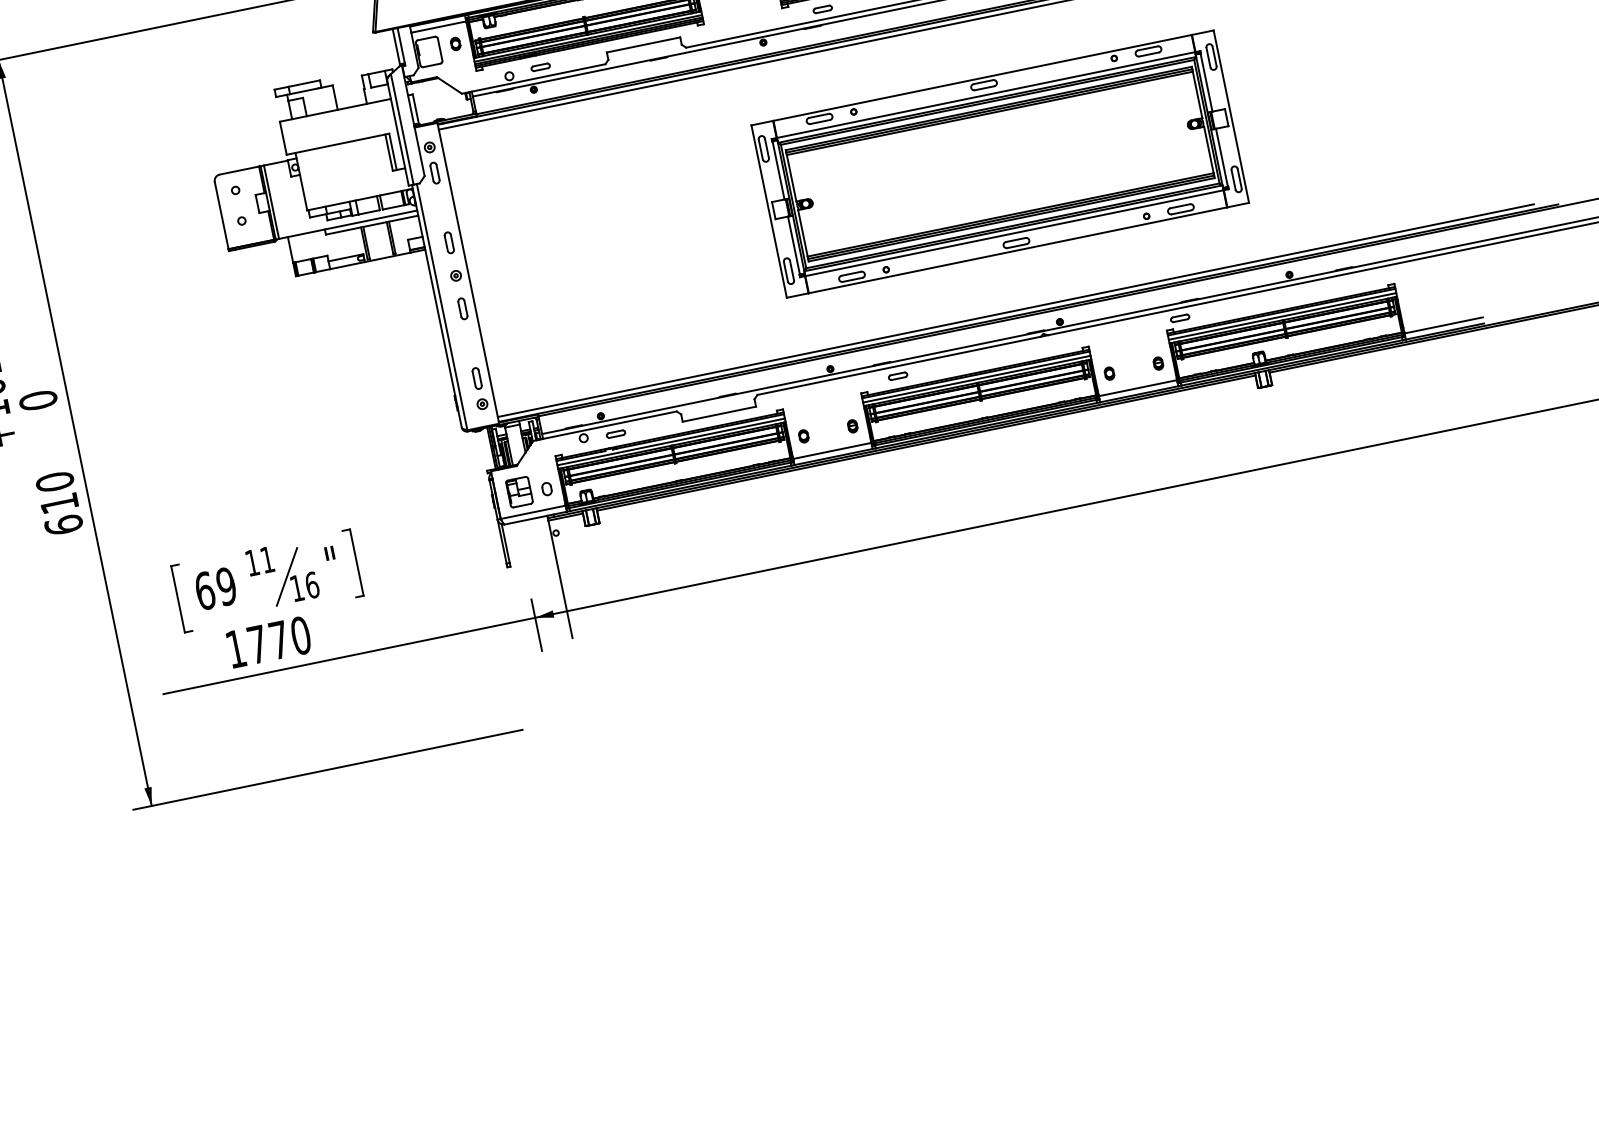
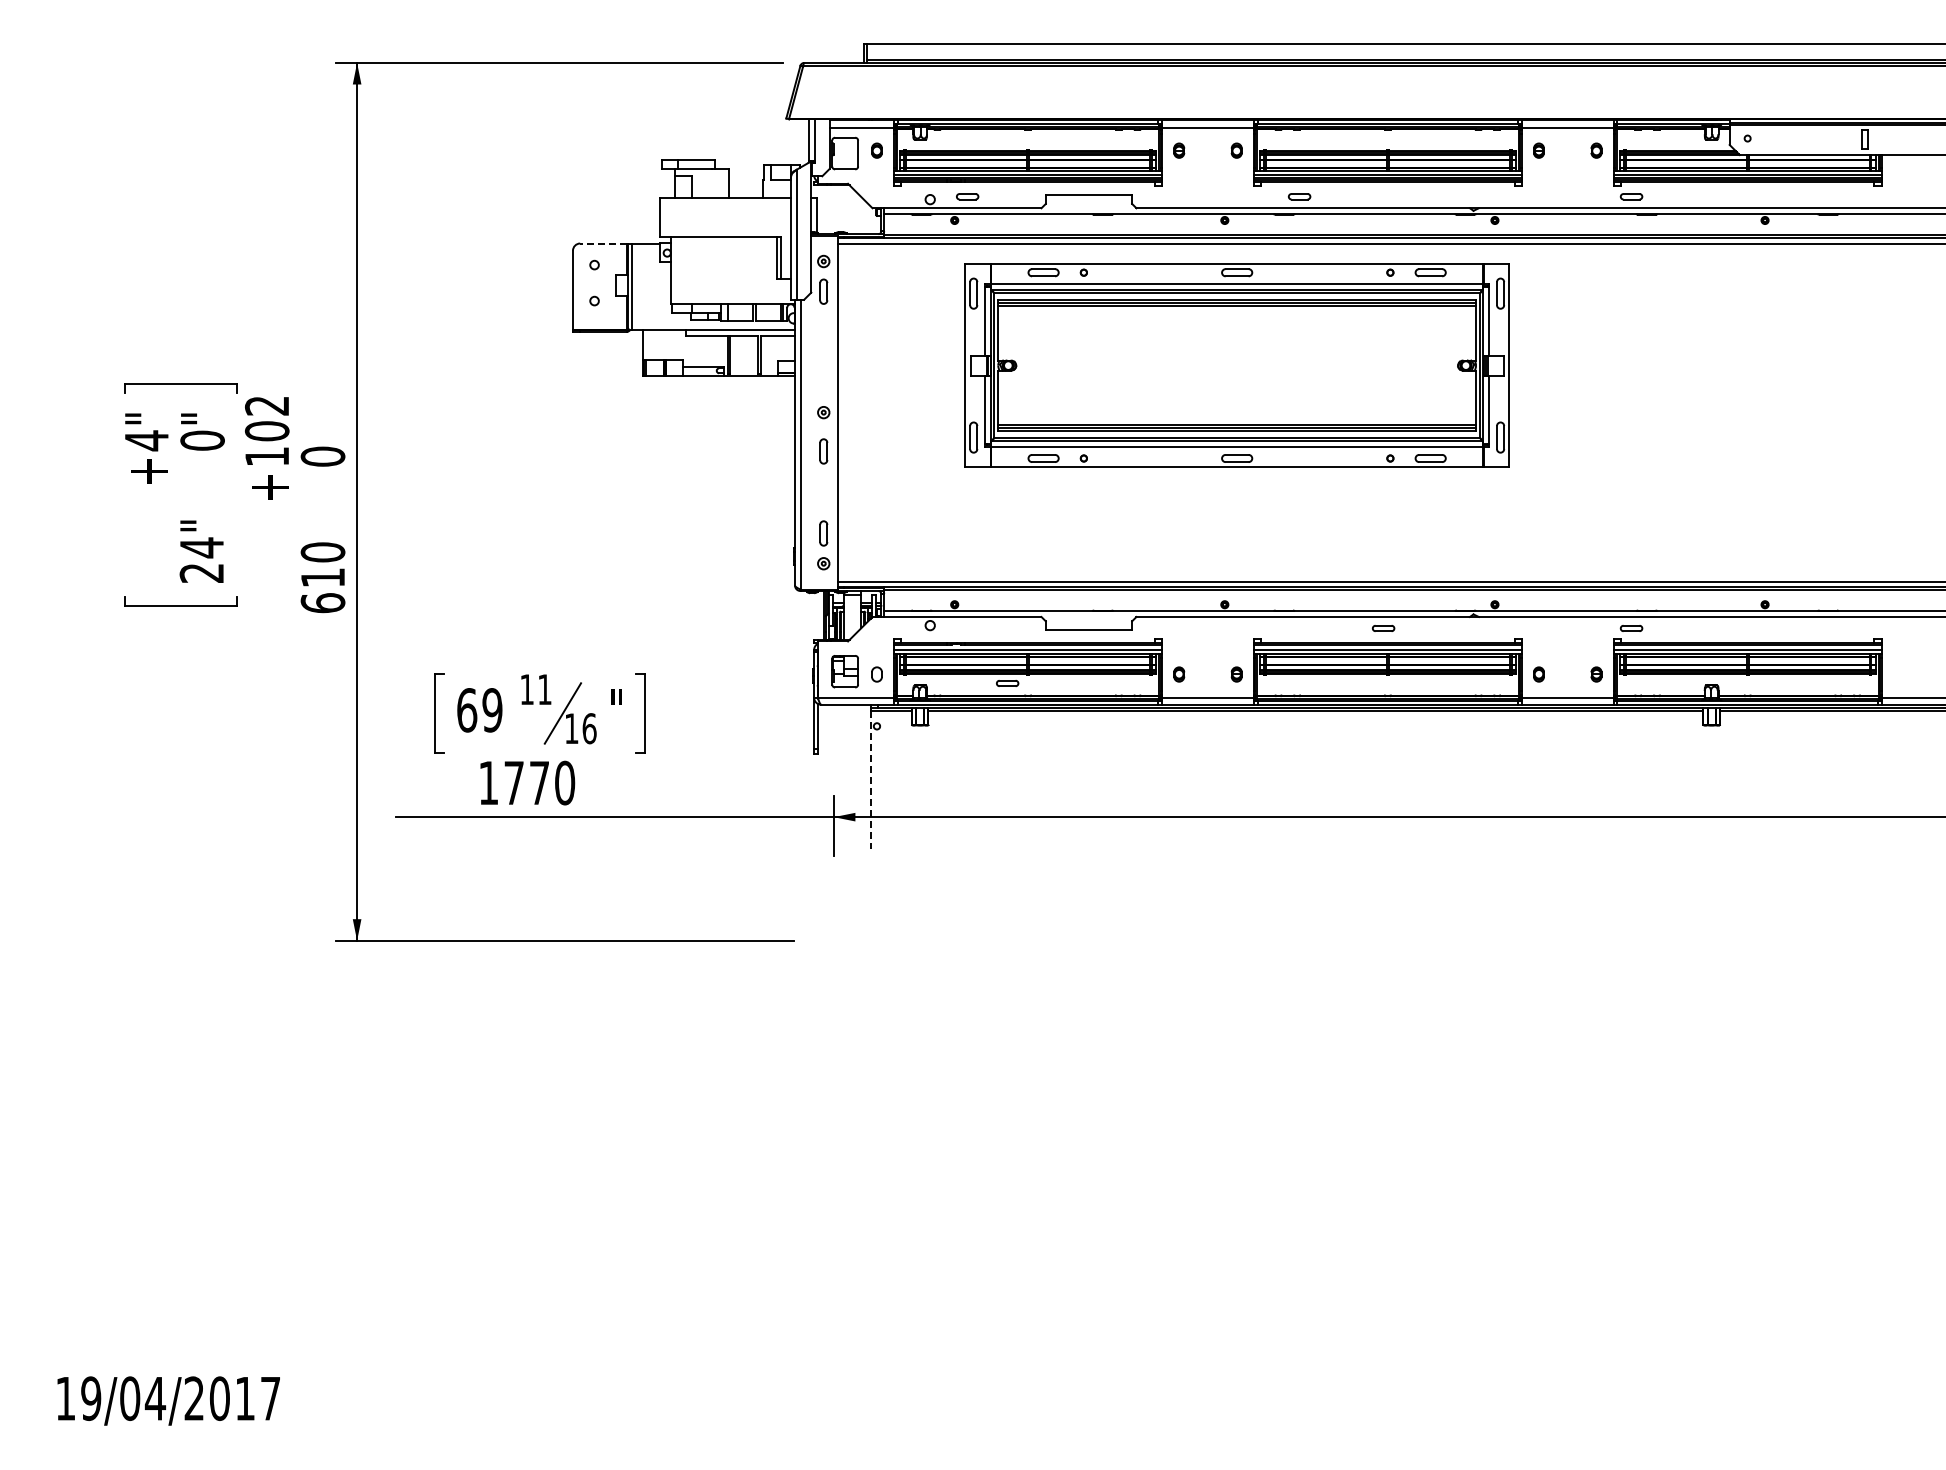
part: (999, 164) -> (1236, 365), moved
line: (238, 170) -> (602, 243), solid -> dashed
part: (449, 242) -> (823, 373), removed
part: (898, 376) -> (1383, 628), moved
part: (615, 434) -> (1007, 683), moved
line: (560, 580) -> (871, 780), solid -> dashed

